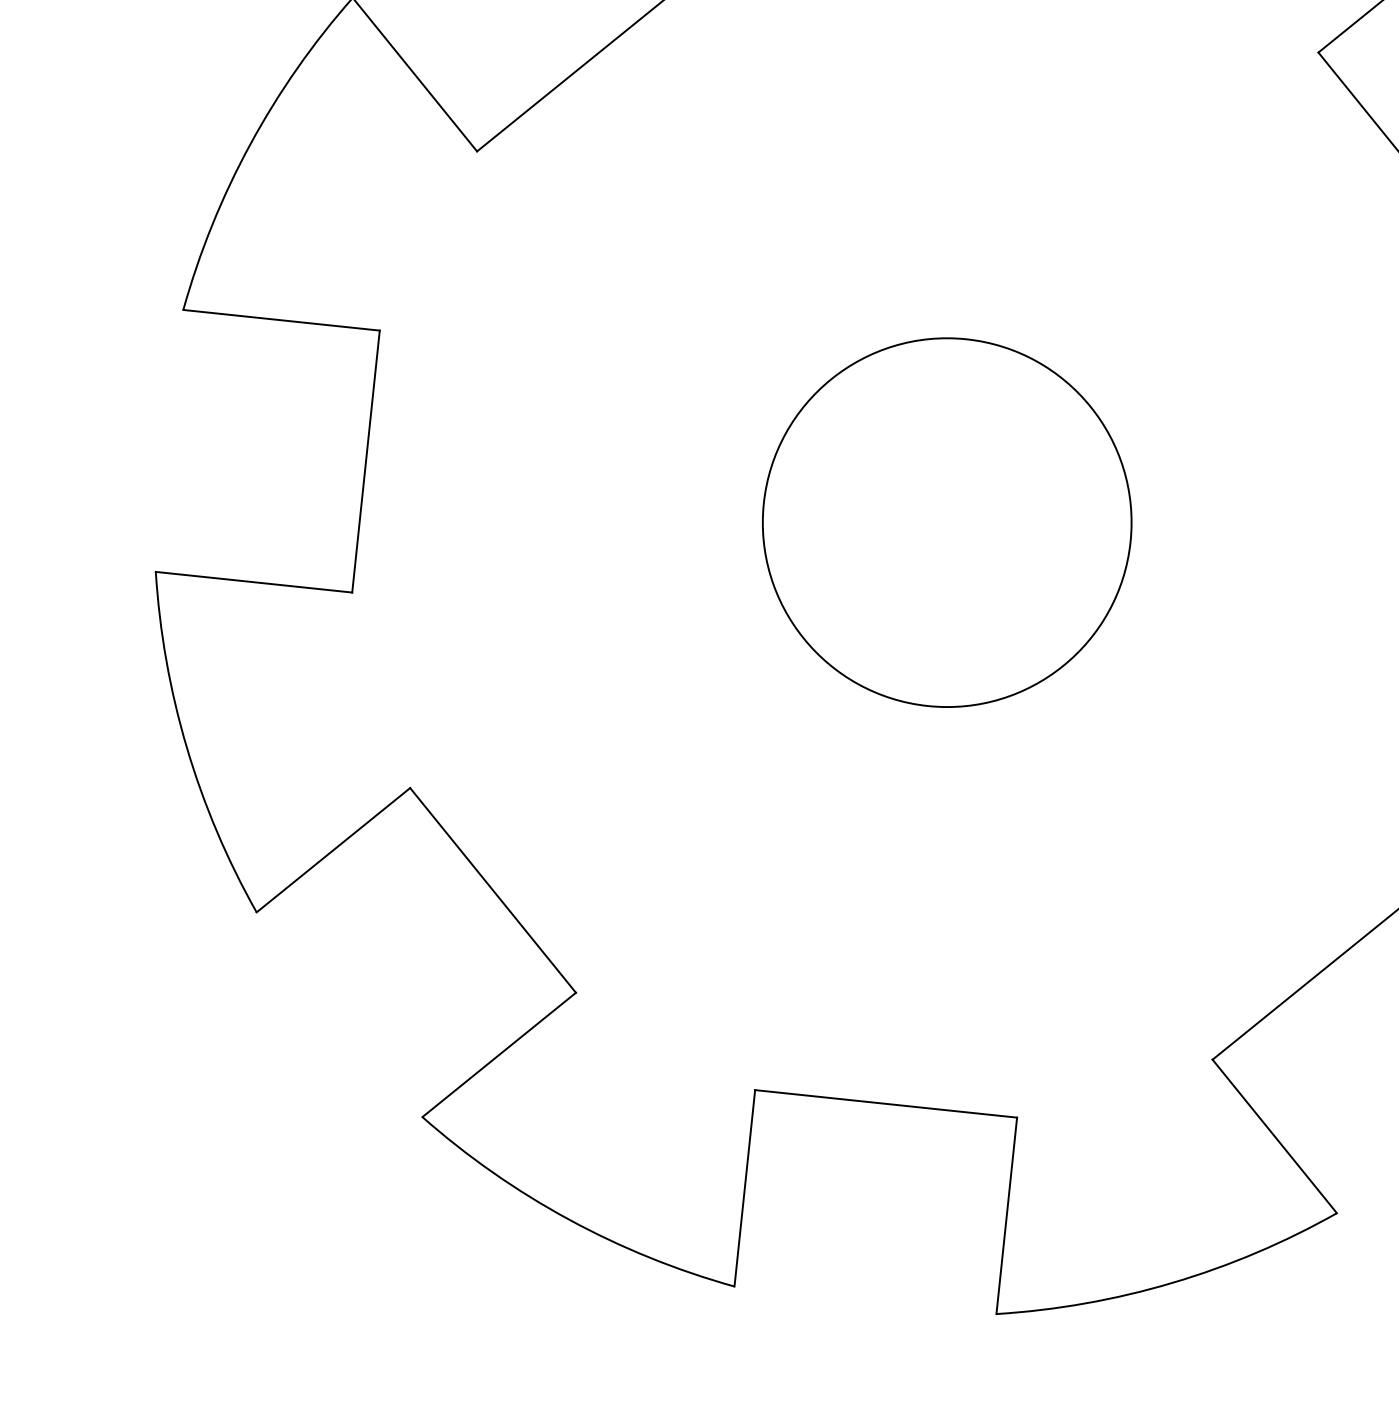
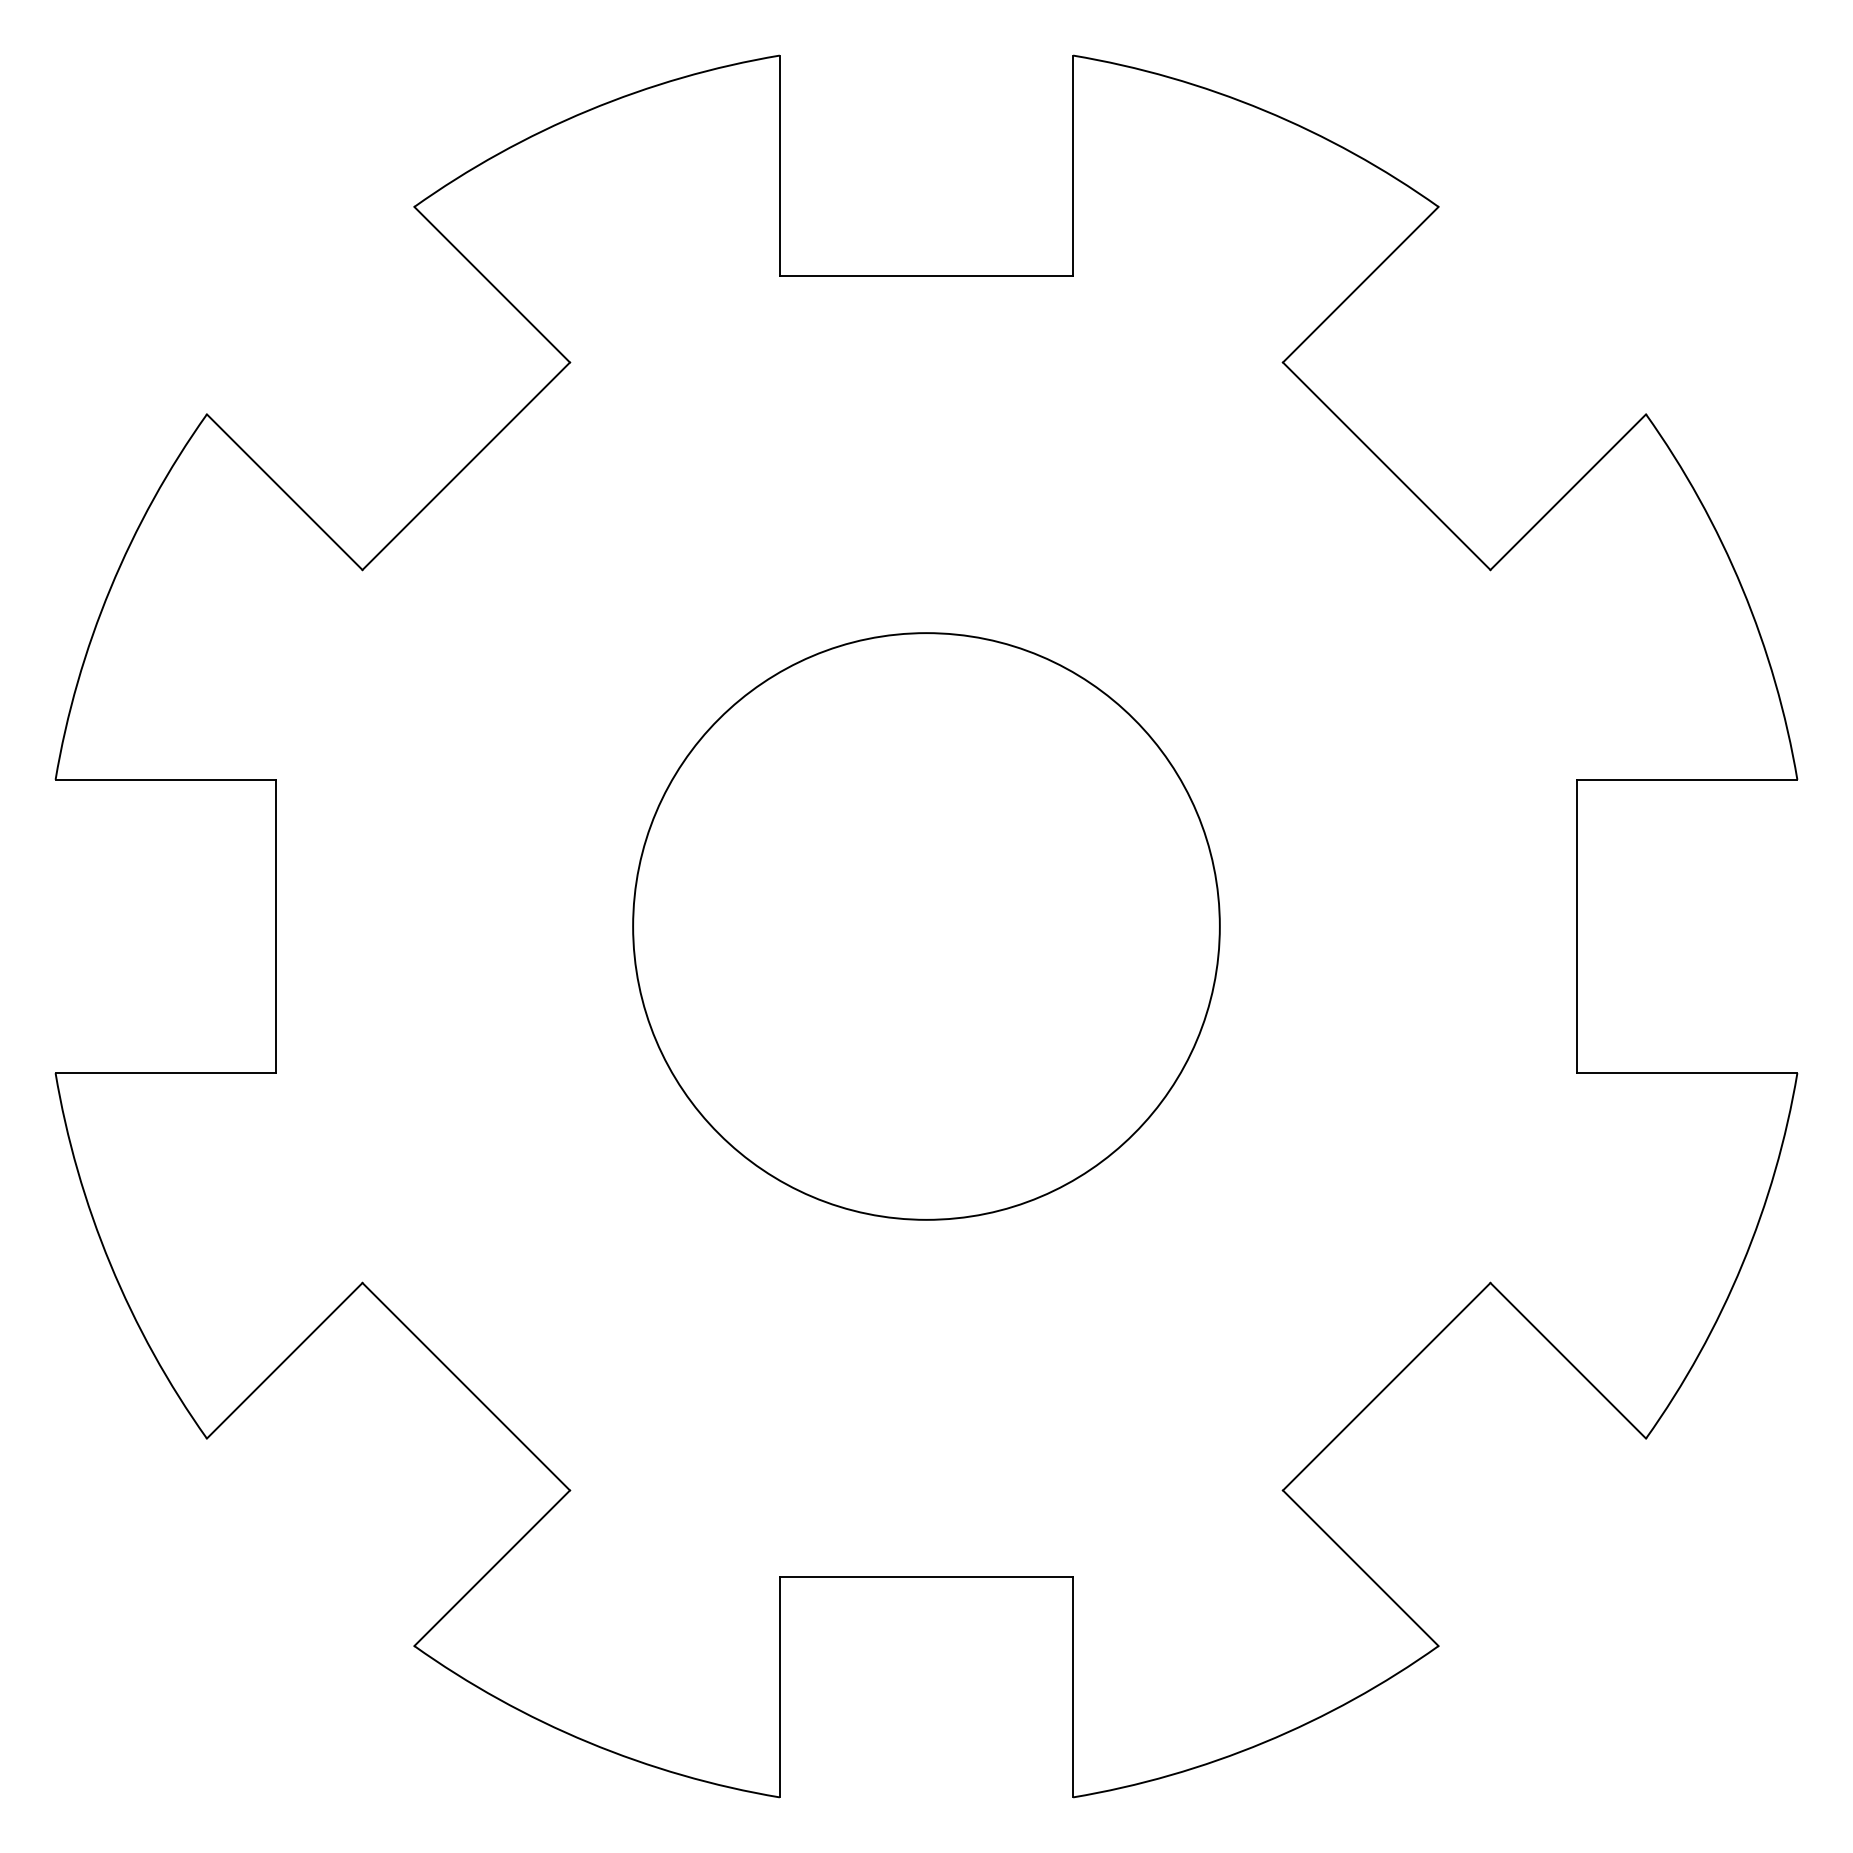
circle: (947, 522) -> (926, 926), size x1.43

